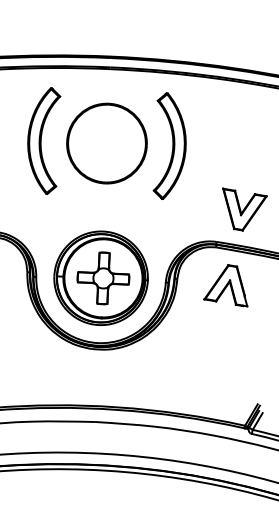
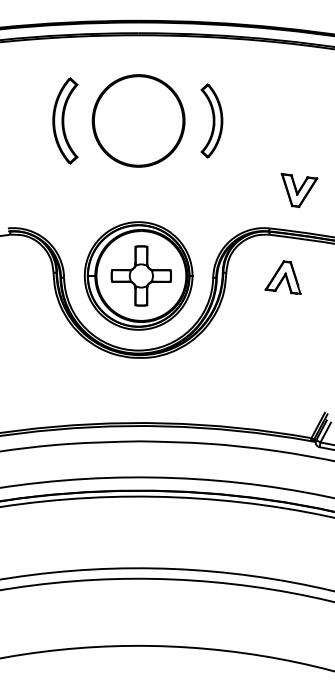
part: (43, 140) -> (65, 120), size x0.7
part: (170, 145) -> (211, 120), size x0.6
part: (244, 210) -> (299, 190), size x0.7
part: (226, 285) -> (282, 277), size x0.7

